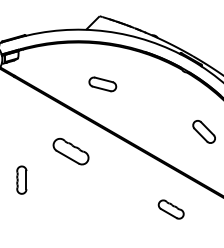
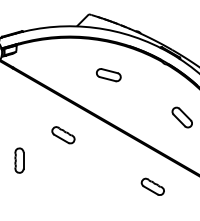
part: (102, 84) -> (108, 75), moved
part: (71, 152) -> (63, 135), size x0.71

